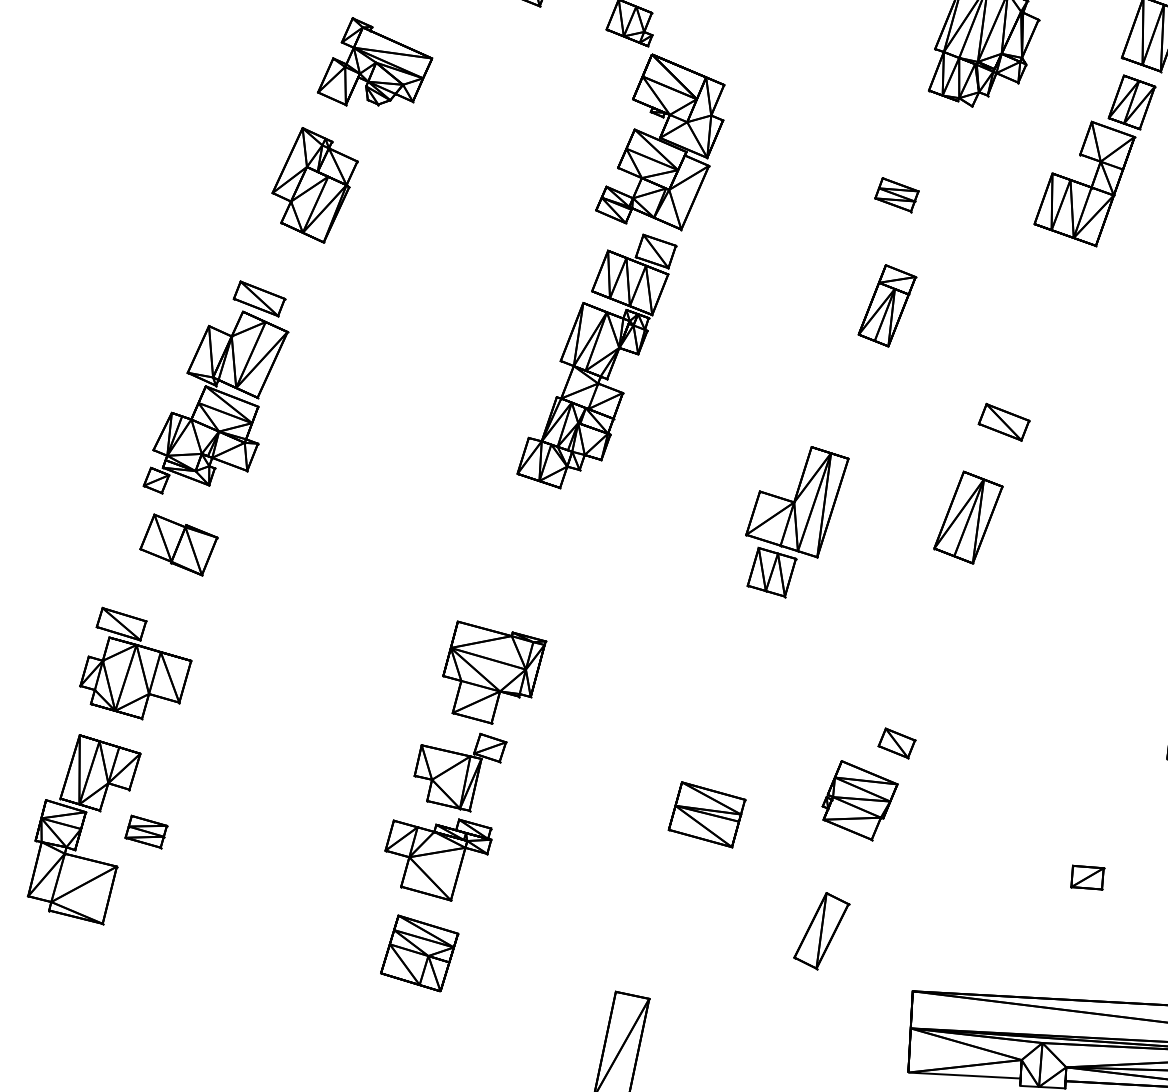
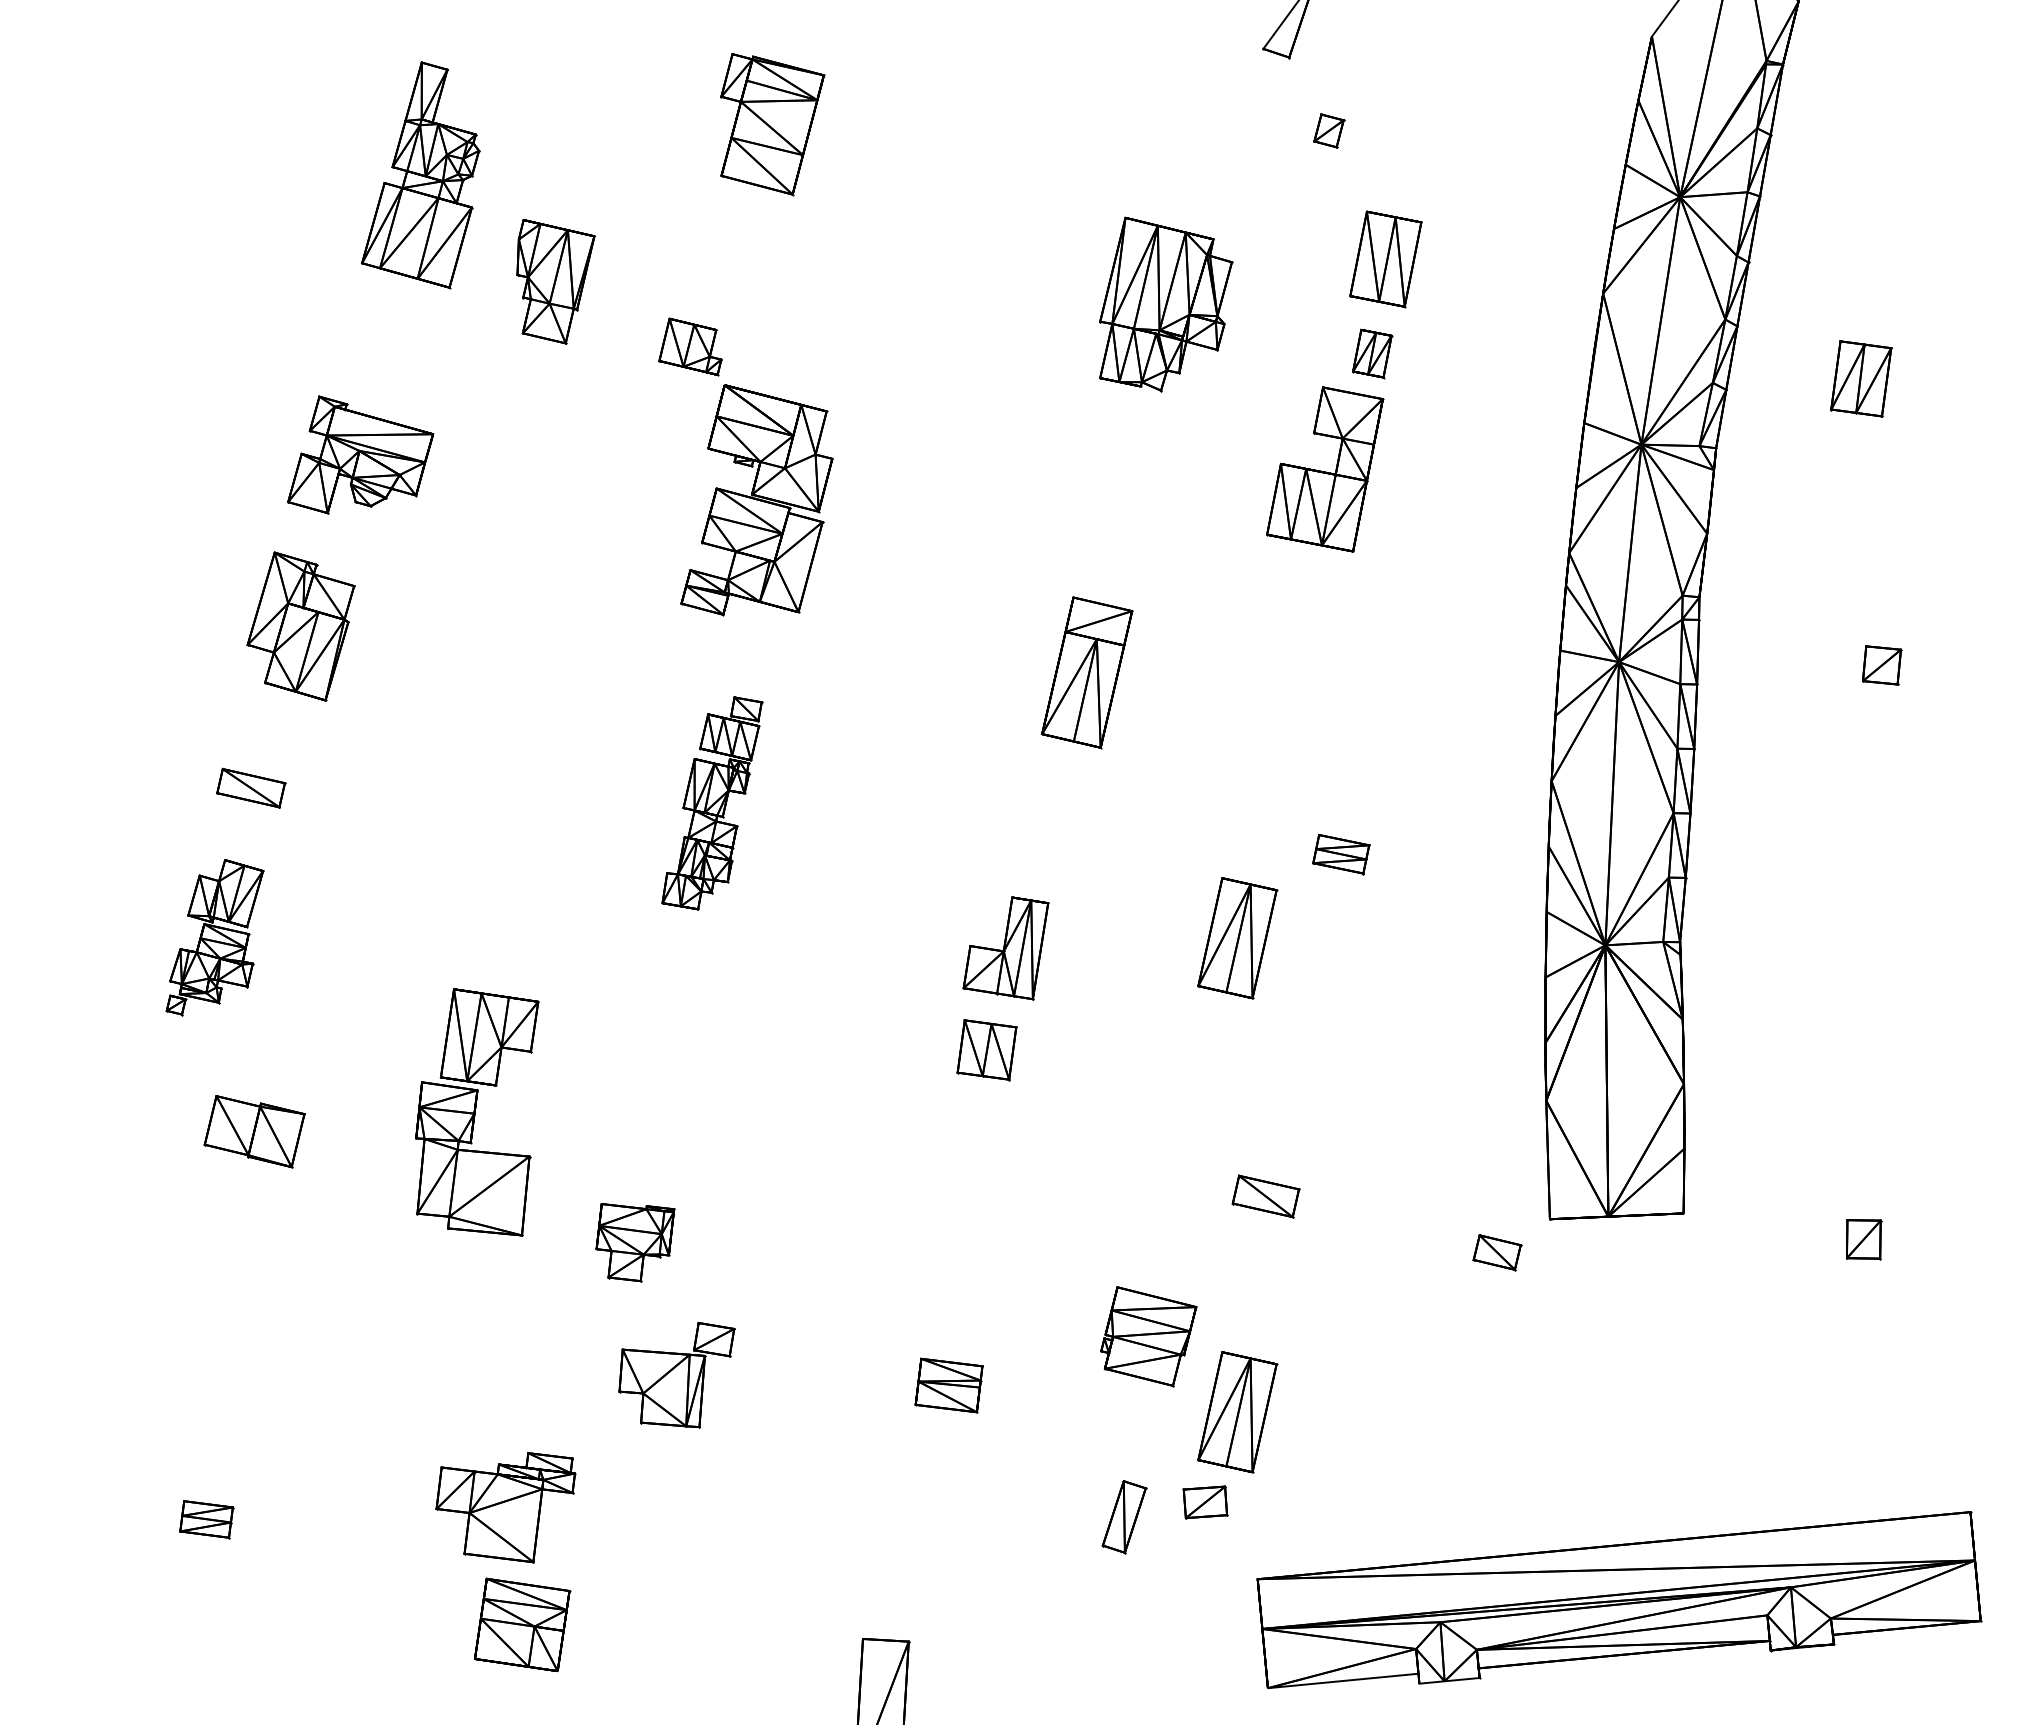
part: (1131, 102) -> (1372, 353), size x0.7
part: (897, 195) -> (1341, 854), moved
part: (887, 305) -> (1087, 672), size x1.4
part: (597, 360) -> (712, 803), size x0.6
part: (216, 404) -> (214, 937), size x0.6
part: (1003, 422) -> (1265, 1196), moved
part: (796, 499) -> (1005, 948), size x0.7
part: (178, 544) -> (254, 1131), moved
part: (136, 665) -> (160, 1300), removed
part: (492, 675) -> (635, 1242), size x0.6
part: (897, 743) -> (1497, 1252), moved
part: (458, 770) -> (676, 1375), moved
part: (707, 814) -> (949, 1385), size x0.7
part: (83, 828) -> (477, 1112), moved
part: (436, 857) -> (505, 1507), moved
part: (916, 866) -> (1237, 1412), added
part: (1087, 877) -> (1205, 1502), moved
part: (821, 930) -> (1124, 1516), size x0.7
part: (419, 953) -> (522, 1624), moved

